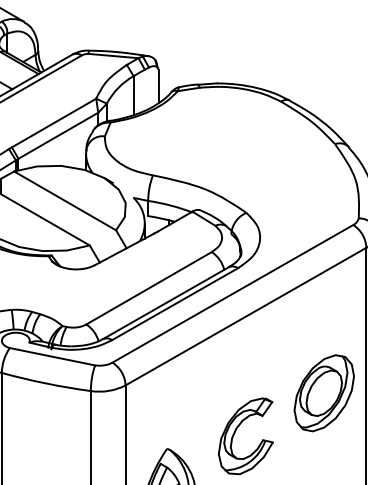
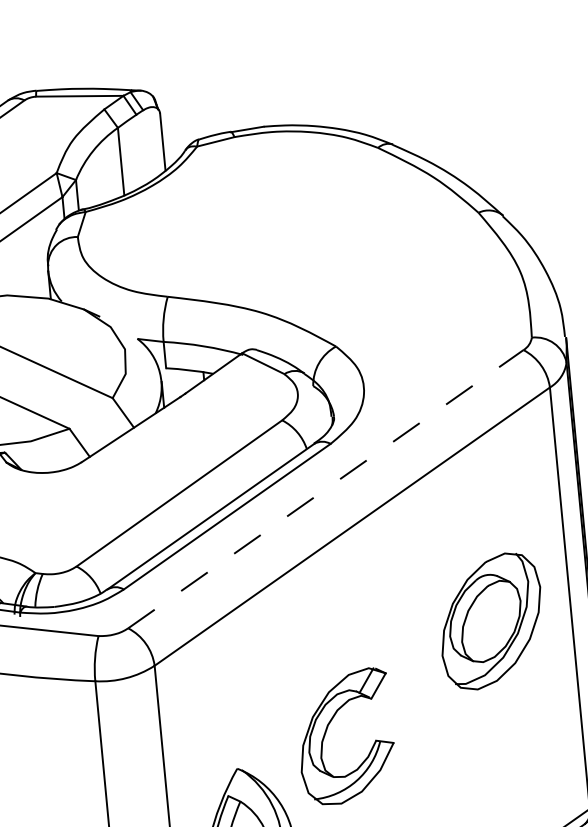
line: (232, 293) -> (325, 488), solid -> dashed
part: (323, 393) -> (490, 621), moved
part: (236, 431) -> (328, 730), moved

